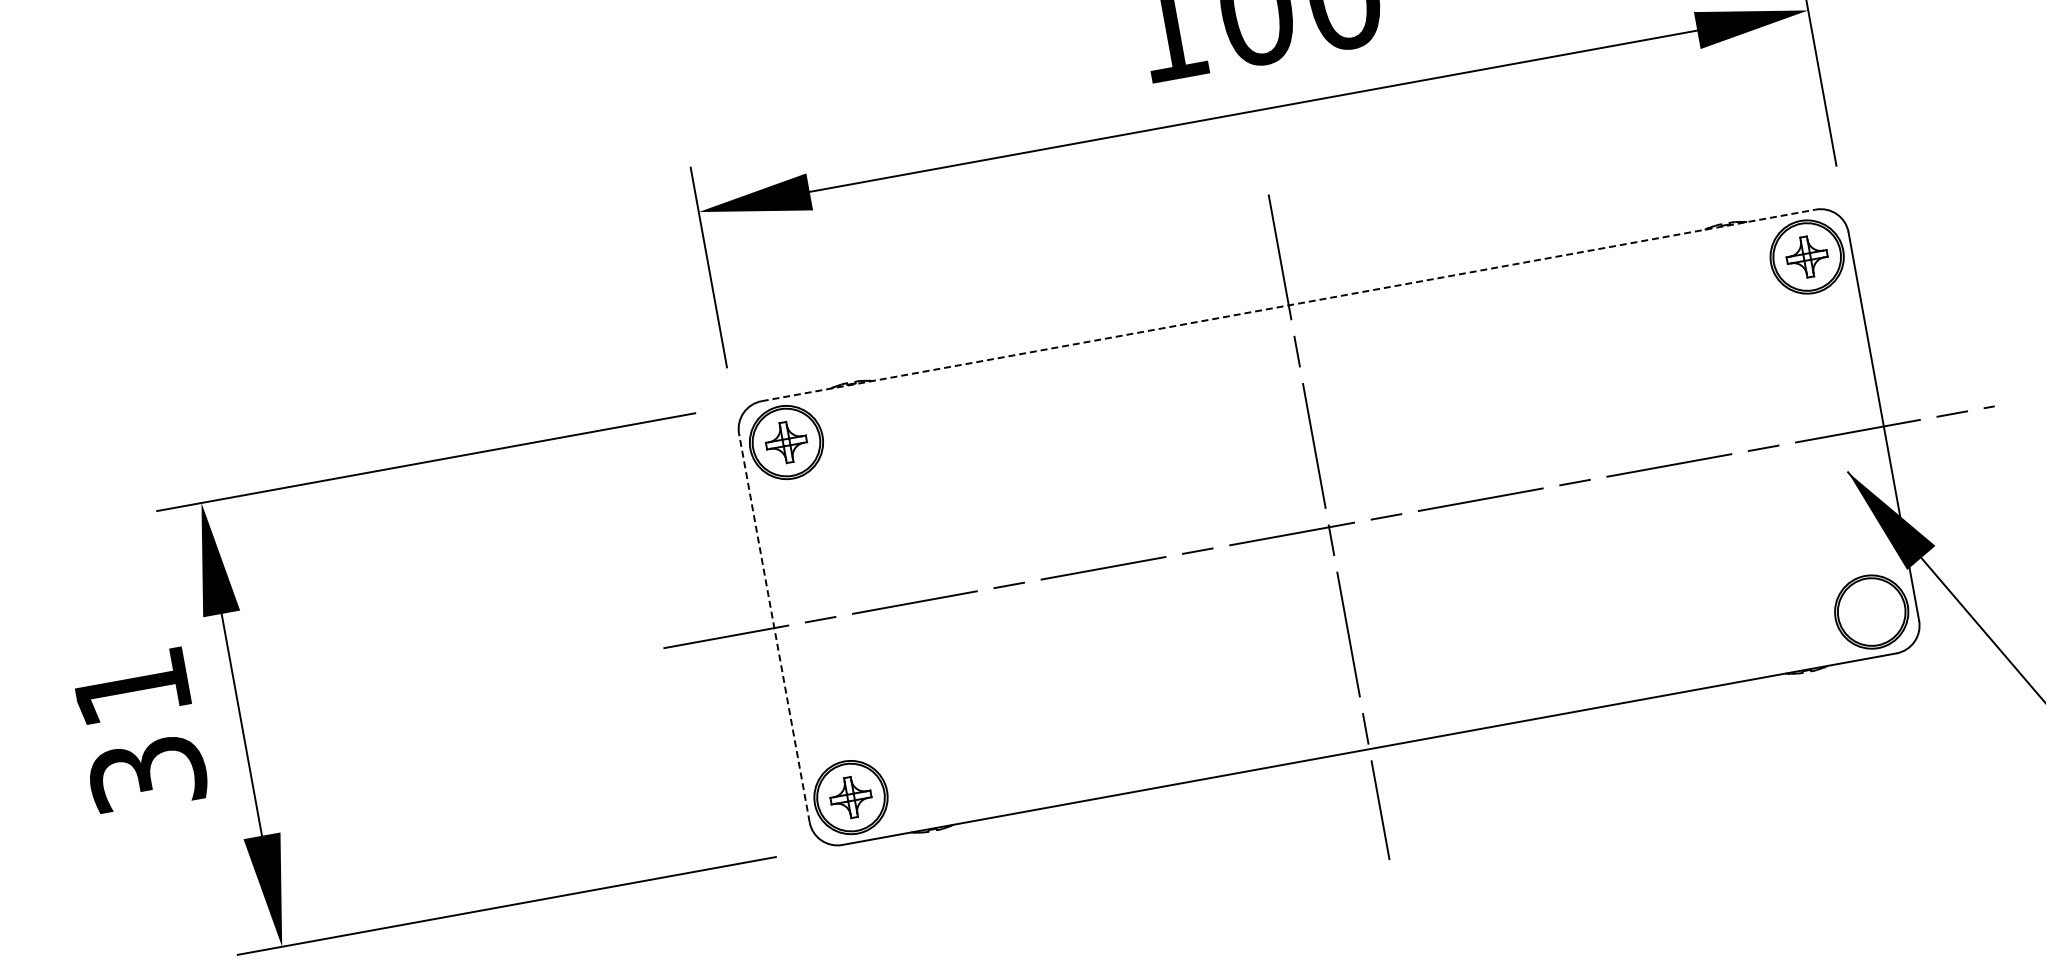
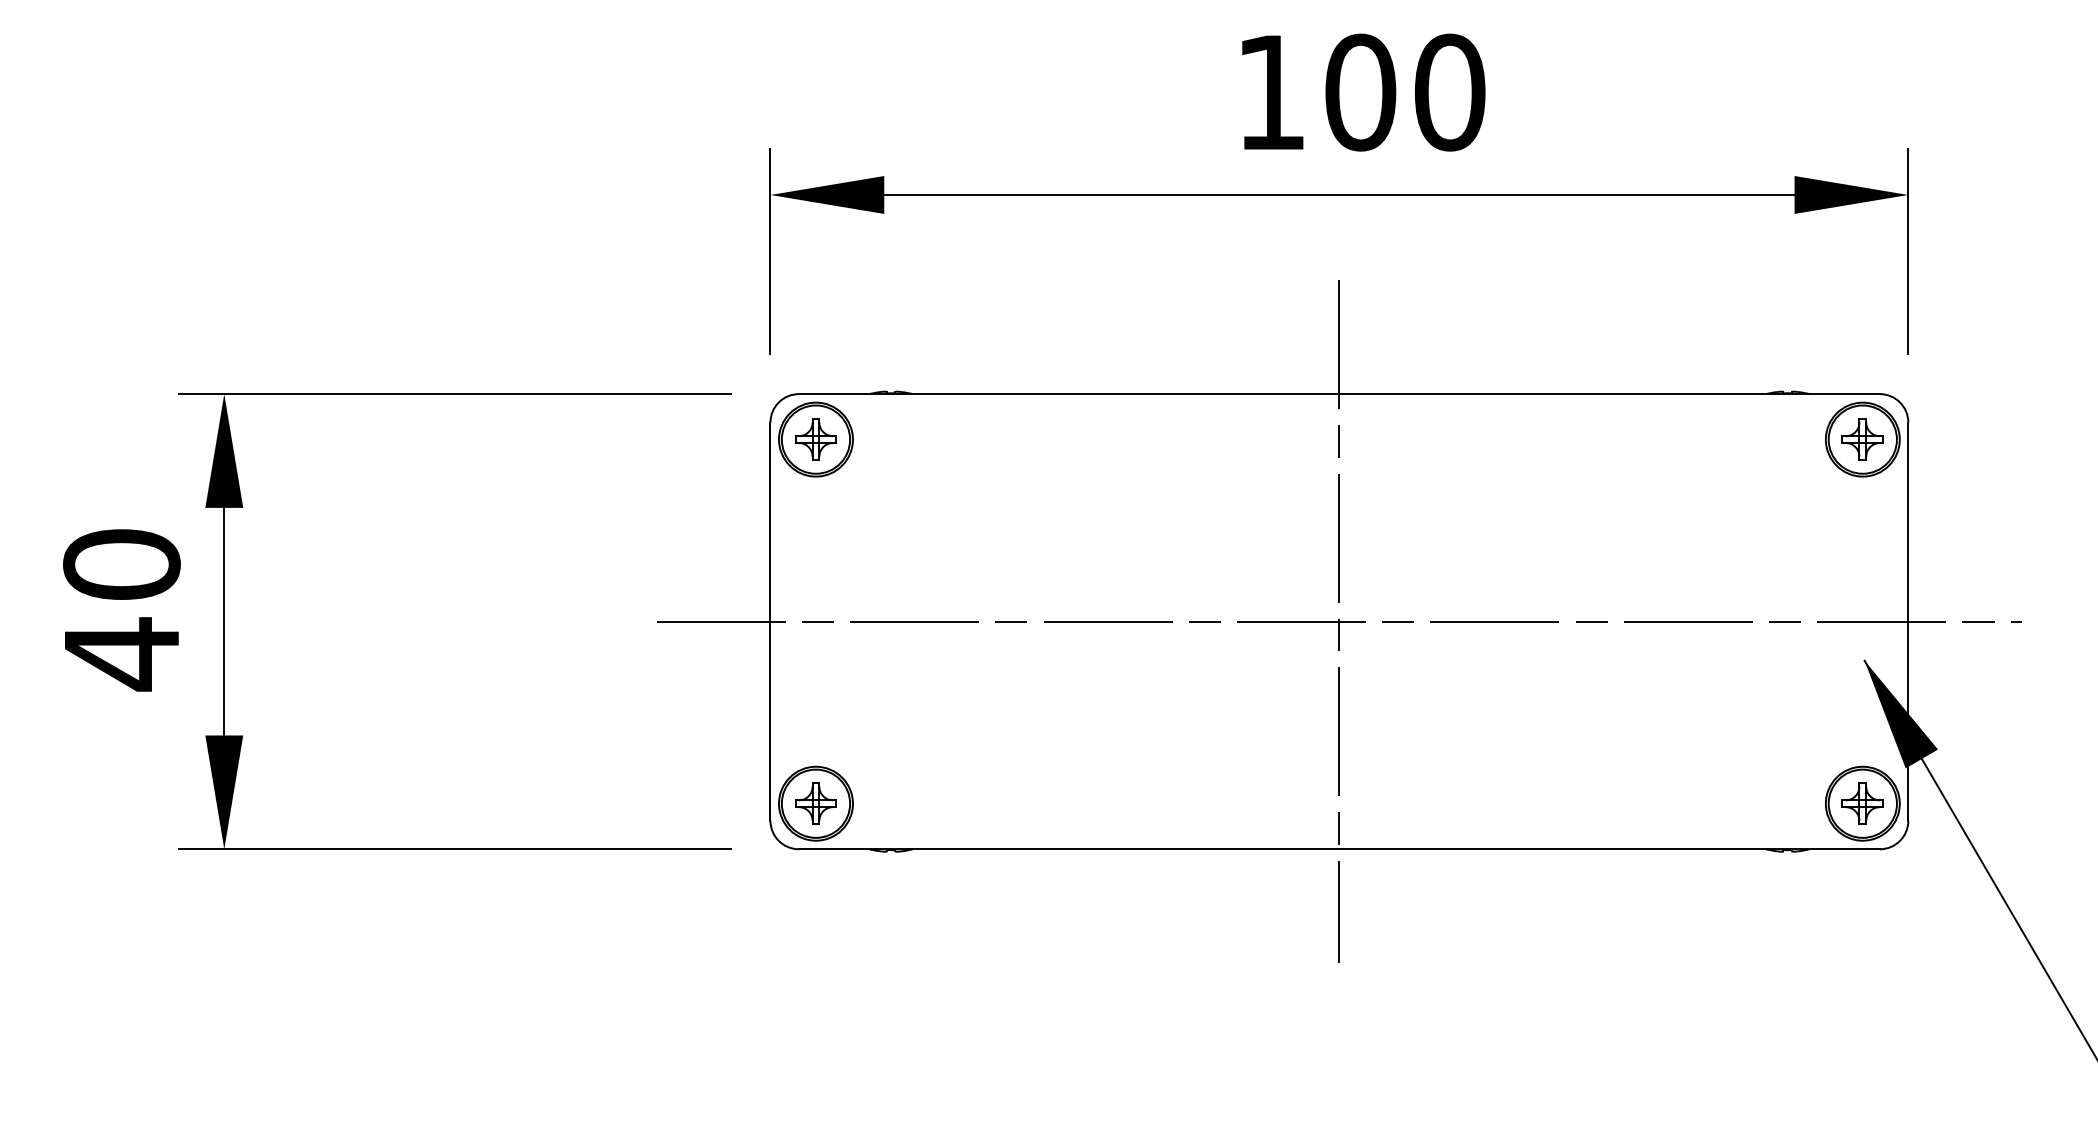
line: (1288, 305) -> (1339, 394), dashed -> solid
part: (1871, 611) -> (1862, 803), added
line: (774, 627) -> (770, 621), dashed -> solid
text: (139, 732) -> (121, 610), 31 -> 40

